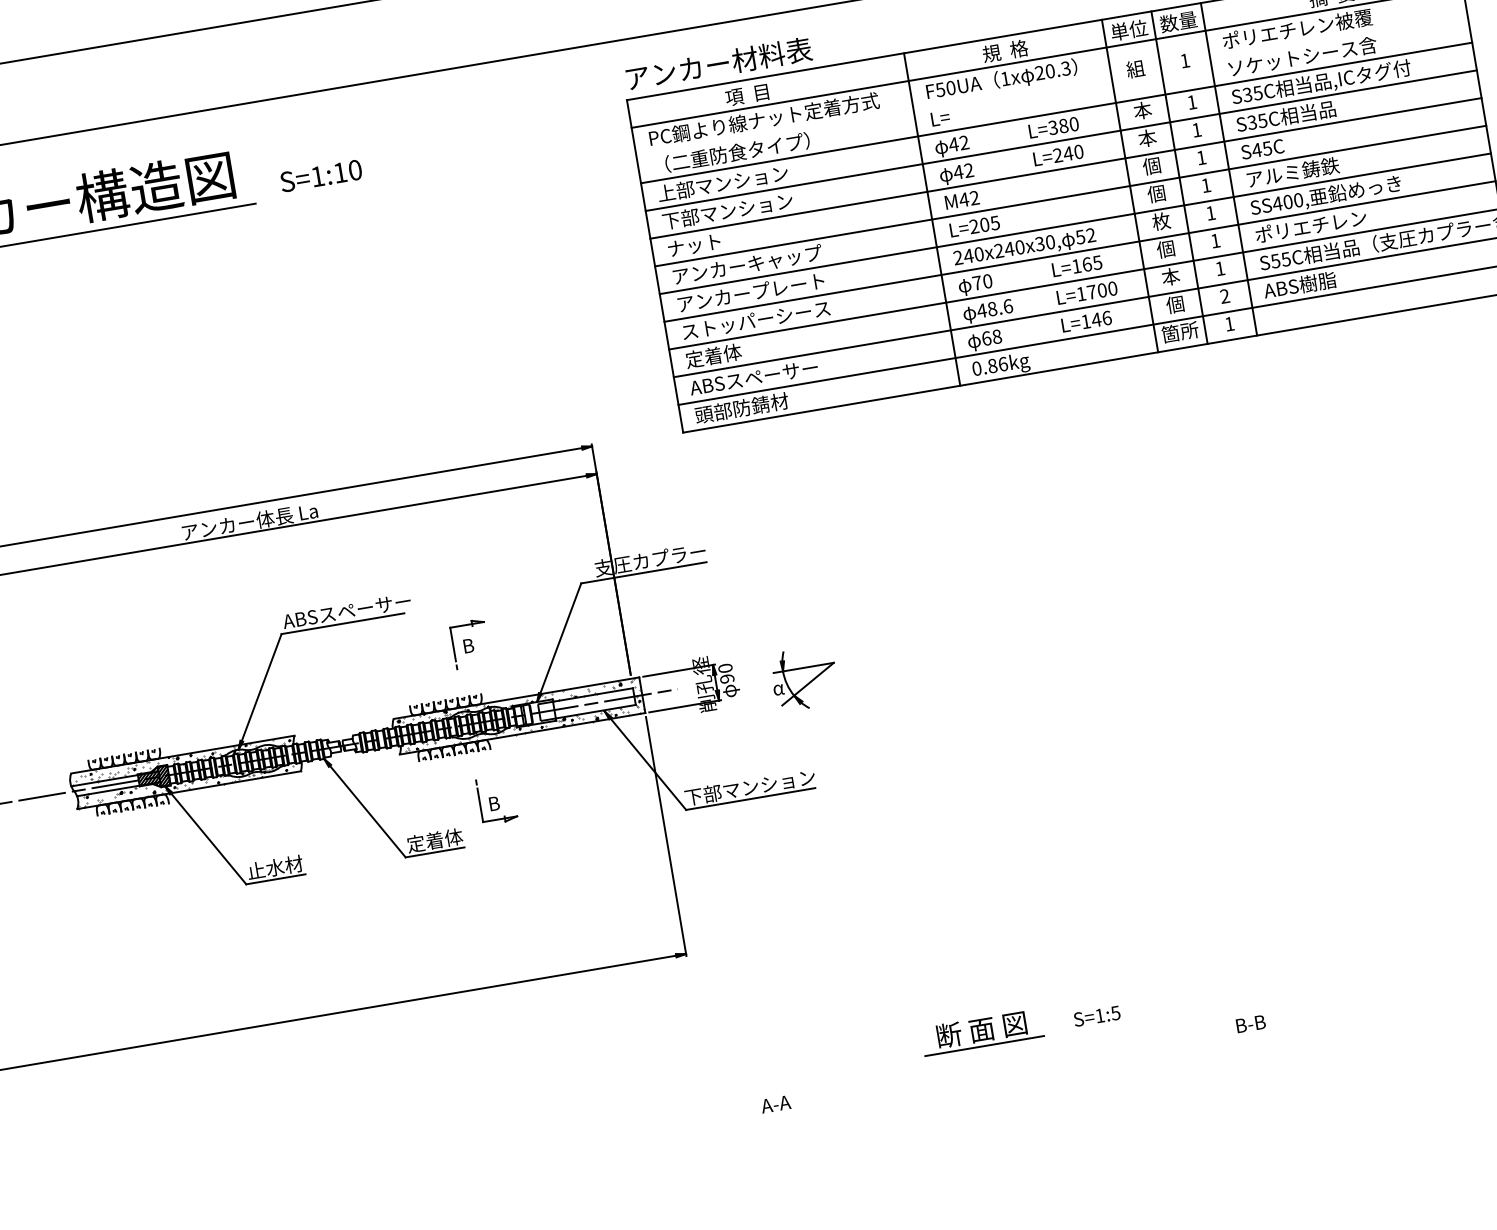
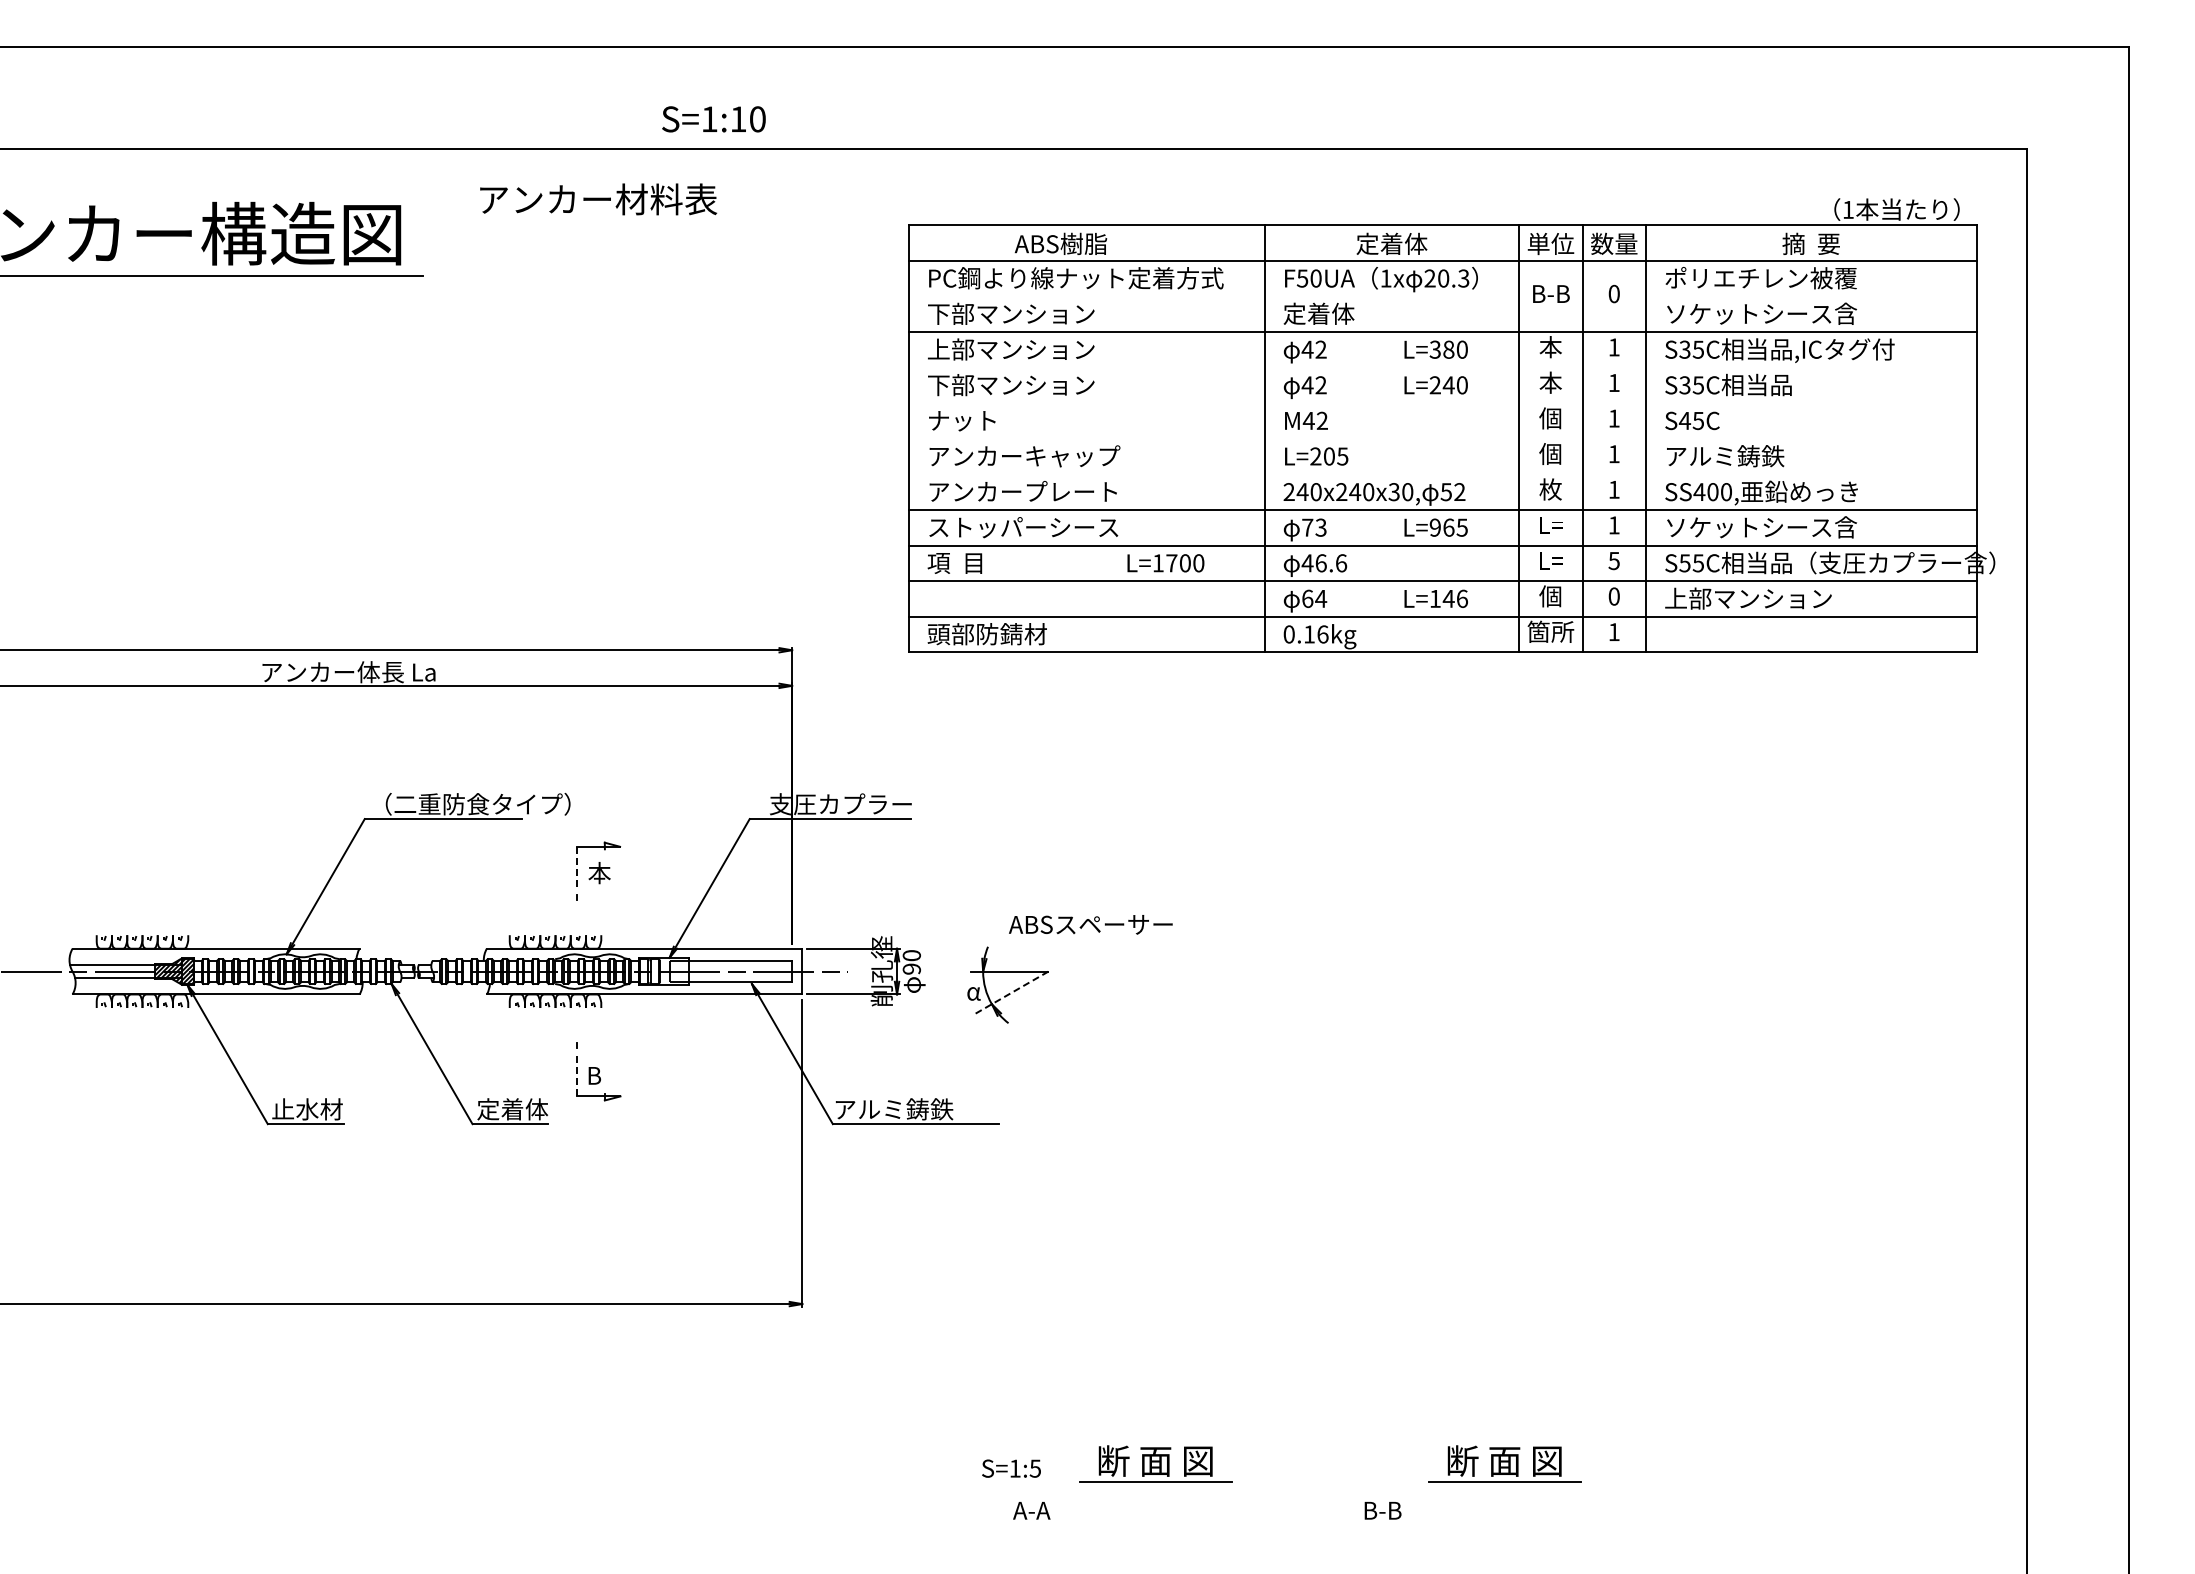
text: (1005, 50) -> (1391, 243), 規  格 -> 定着体
text: (1184, 60) -> (1613, 293), 1 -> 0
text: (719, 64) -> (598, 199), moved
text: (1136, 68) -> (1551, 293), 組 -> B-B
text: (747, 94) -> (1060, 243), 項  目 -> ABS樹脂
text: (957, 114) -> (1318, 313), L= -> 定着体
line: (1061, 140) -> (1442, 367), removed
text: (731, 153) -> (1028, 313), （二重防食タイプ） -> 下部マンション
line: (1065, 168) -> (1442, 403), removed
text: (320, 176) -> (713, 119), moved
line: (1070, 195) -> (1442, 438), removed
line: (1075, 223) -> (1442, 474), removed
text: (1330, 223) -> (1761, 527), ポリエチレン -> ソケットシース含
text: (1165, 249) -> (1550, 525), 個 -> L=
text: (1075, 266) -> (1434, 527), L=165 -> L=965
text: (1219, 269) -> (1613, 561), 1 -> 5
text: (1170, 276) -> (1550, 560), 本 -> L=
text: (1328, 280) -> (1747, 598), ABS樹脂 -> 上部マンション
text: (987, 281) -> (1320, 527), 70 -> 73
text: (1086, 293) -> (1165, 563), moved
text: (1224, 296) -> (1613, 596), 2 -> 0
text: (991, 309) -> (1320, 563), 48.6 -> 46.6
text: (997, 336) -> (1321, 598), 68 -> 64
text: (713, 355) -> (962, 562), 定着体 -> 項  目
text: (992, 366) -> (1309, 634), 0.86kg -> 0.16kg
text: (753, 377) -> (1090, 924), moved
text: (361, 608) -> (469, 803), ABSスペーサー -> （二重防食タイプ）
line: (452, 644) -> (576, 868), solid -> dashed
text: (471, 645) -> (599, 873), B -> 本
line: (808, 684) -> (1011, 993), solid -> dashed
hatch: (518, 704) -> (645, 956), removed
hatch: (524, 724) -> (648, 983), removed
hatch: (181, 761) -> (212, 956), removed
hatch: (188, 783) -> (216, 986), removed
text: (750, 787) -> (917, 1109), 下部マンション -> アルミ鋳鉄
line: (480, 805) -> (576, 1074), solid -> dashed
part: (1253, 985) -> (1504, 1463), added
text: (1097, 1016) -> (1011, 1468), moved
text: (1250, 1023) -> (1382, 1510), moved
text: (775, 1104) -> (1031, 1510), moved

